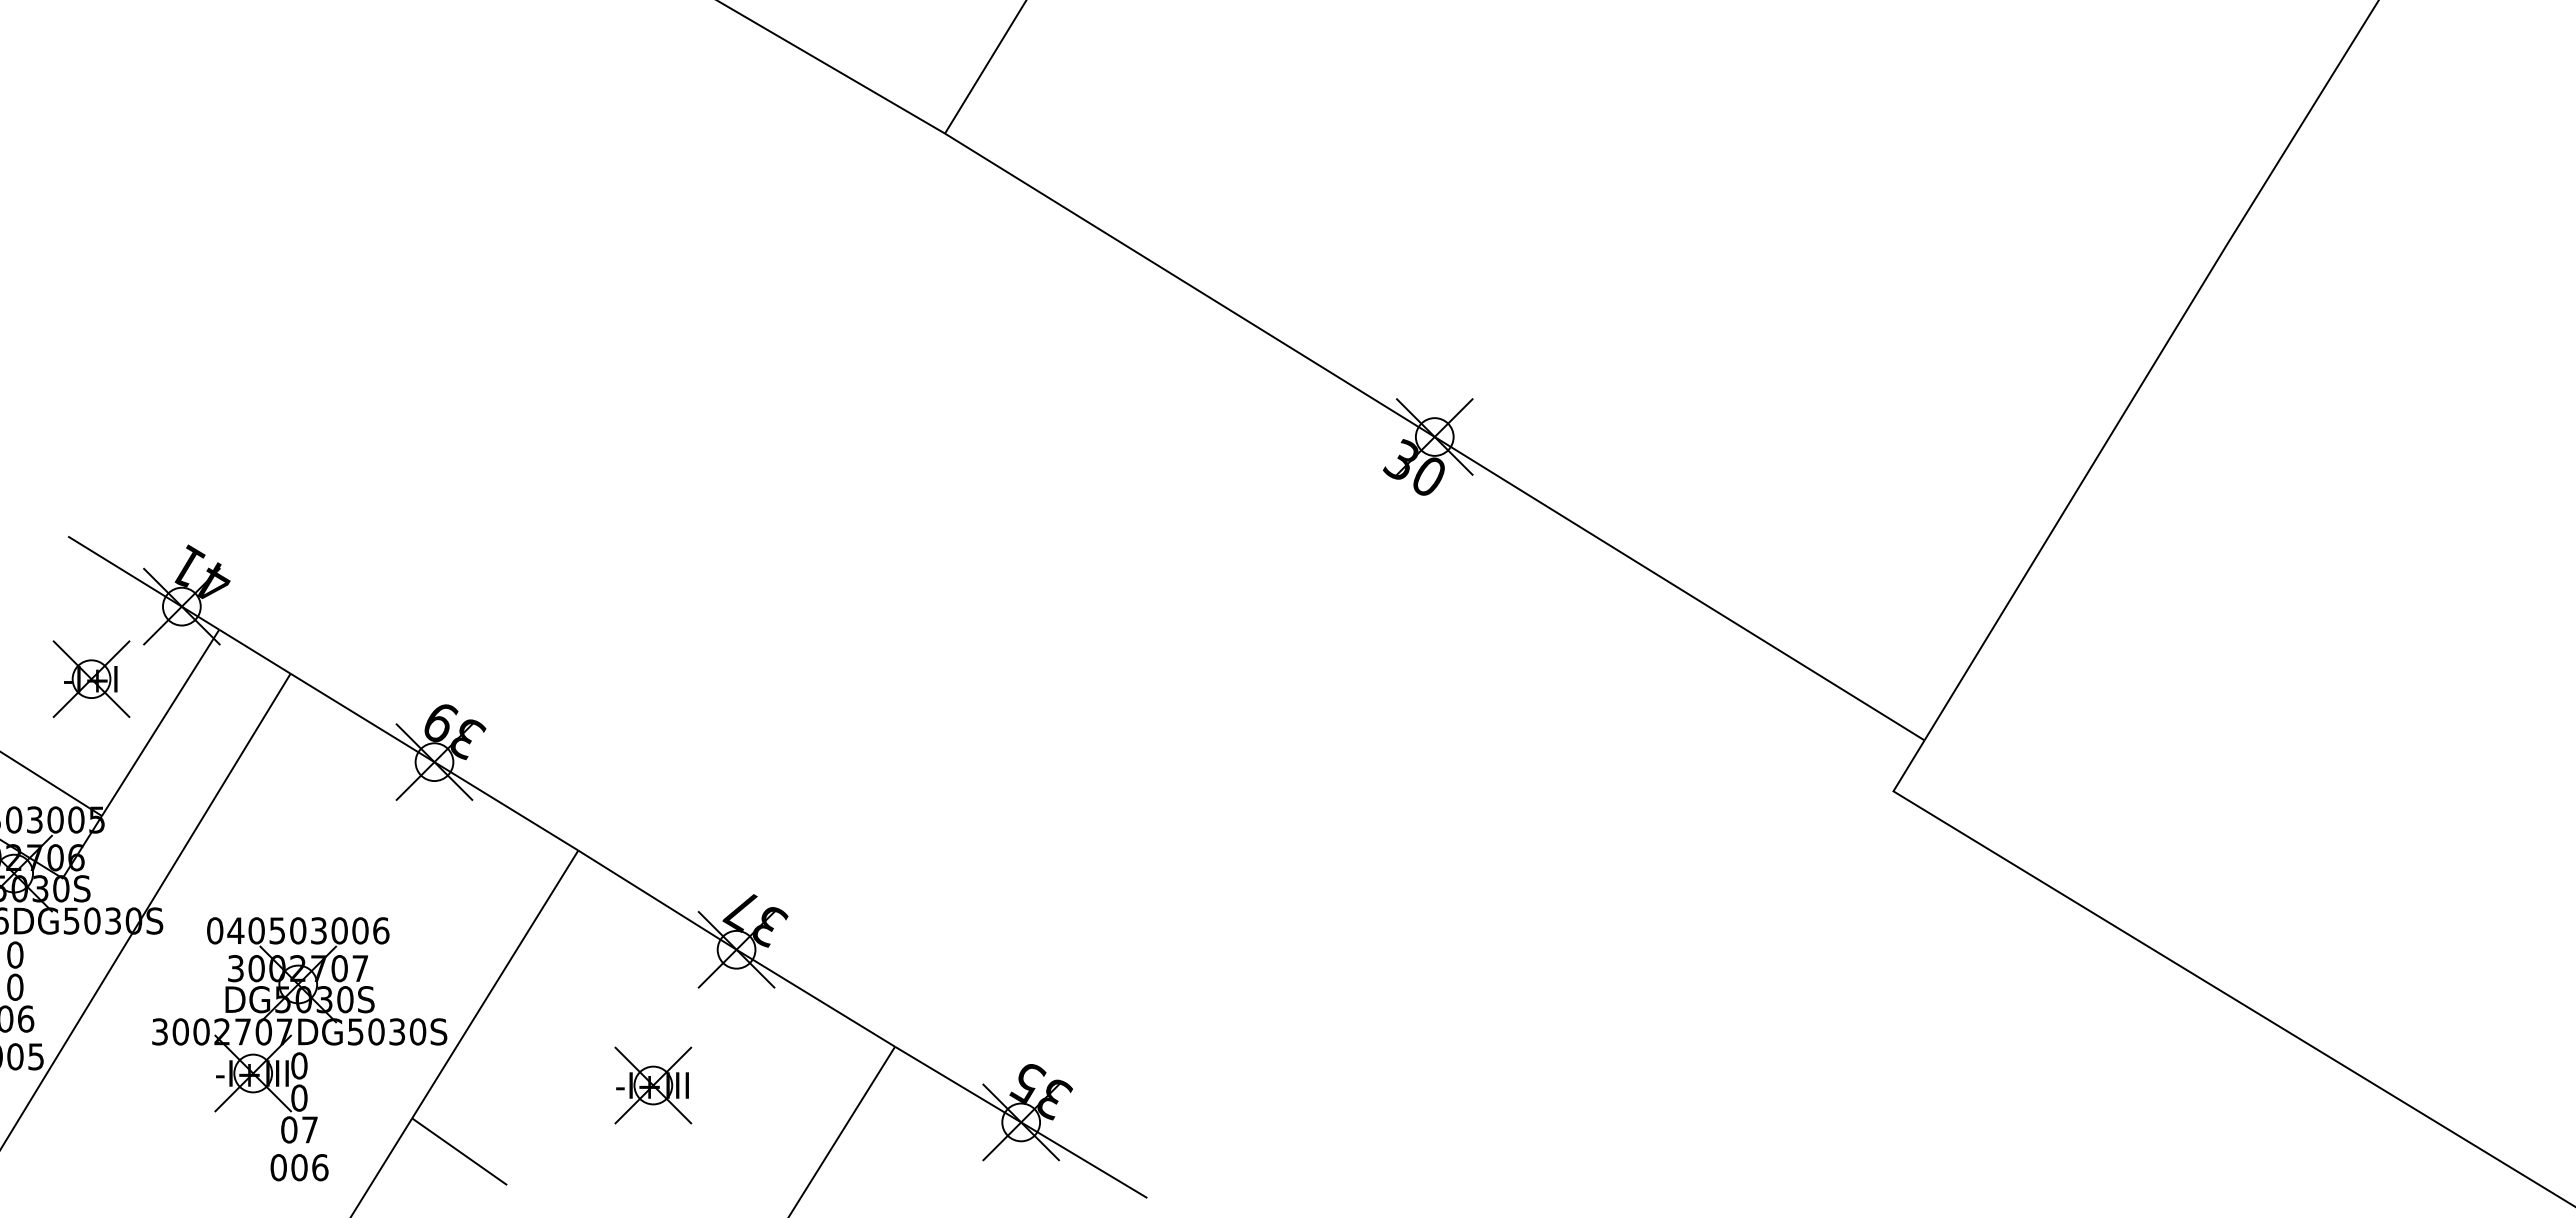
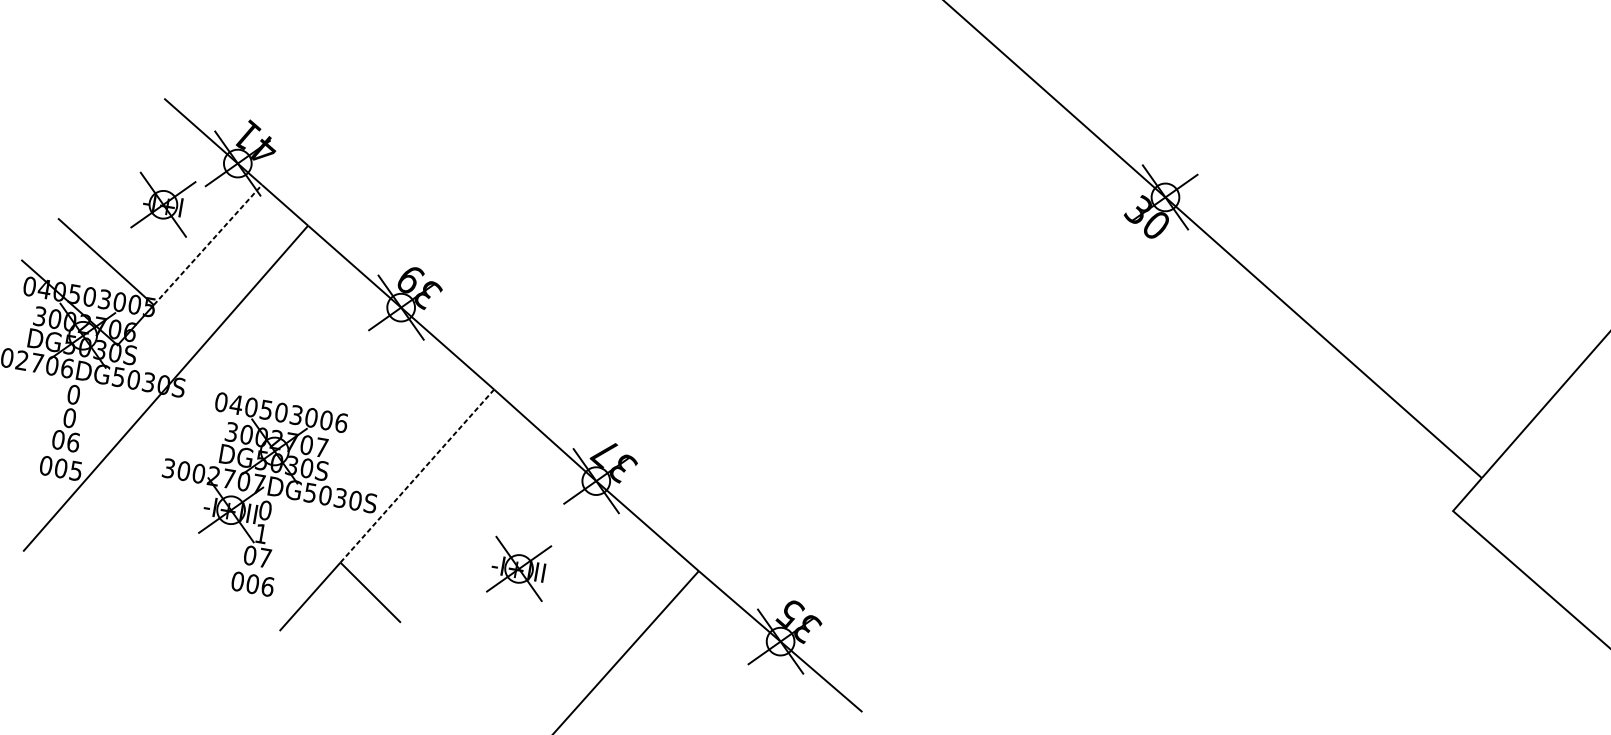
line: (160, 722) -> (207, 244), solid -> dashed
line: (495, 984) -> (417, 476), solid -> dashed
text: (299, 1097) -> (261, 533), 0 -> 1

